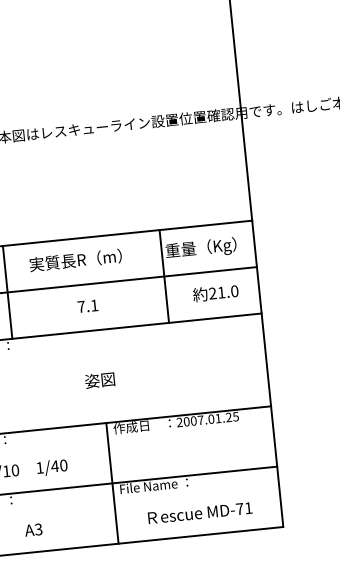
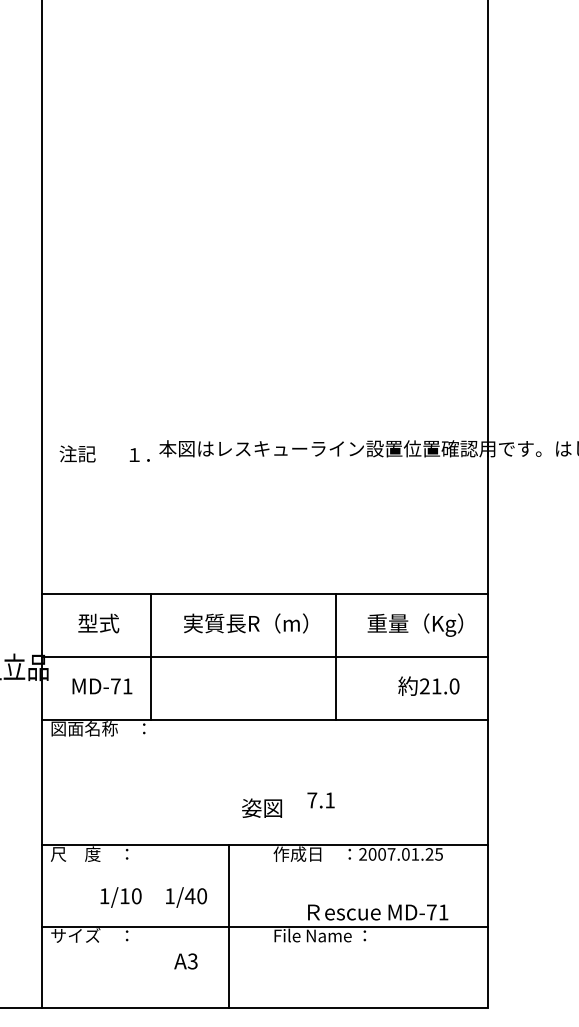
line: (164, 276) -> (336, 656), moved
text: (87, 306) -> (320, 800), moved
text: (99, 379) -> (261, 807), moved
line: (112, 483) -> (228, 926), moved
text: (200, 513) -> (378, 912), moved
text: (33, 530) -> (185, 961), moved

